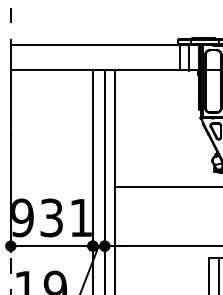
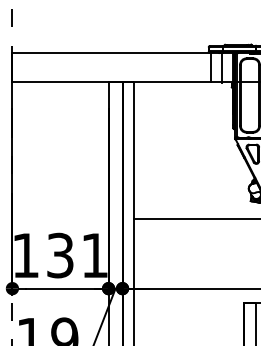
text: (22, 217) -> (26, 255), 931 -> 131

